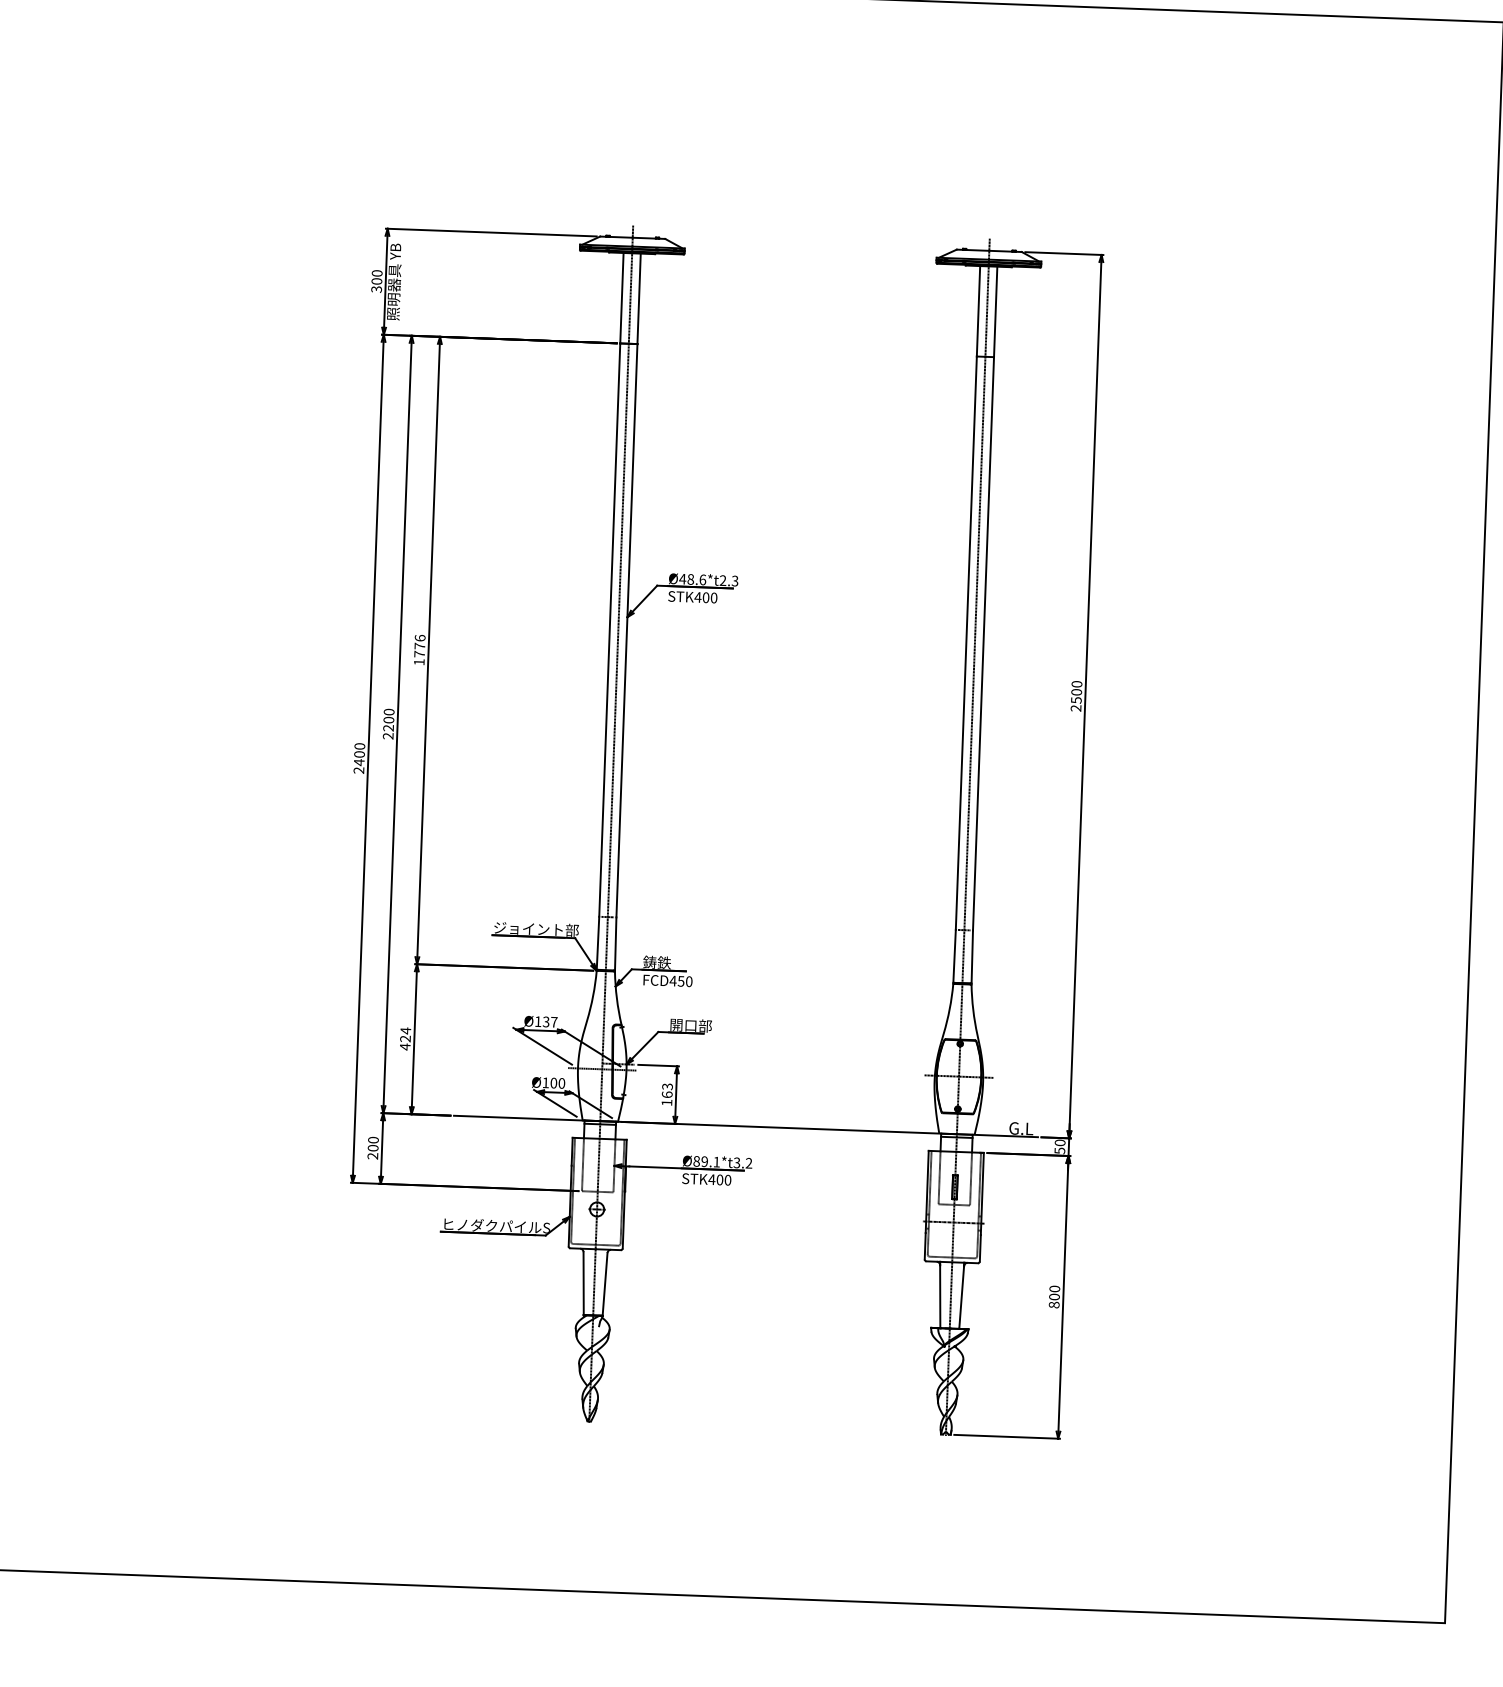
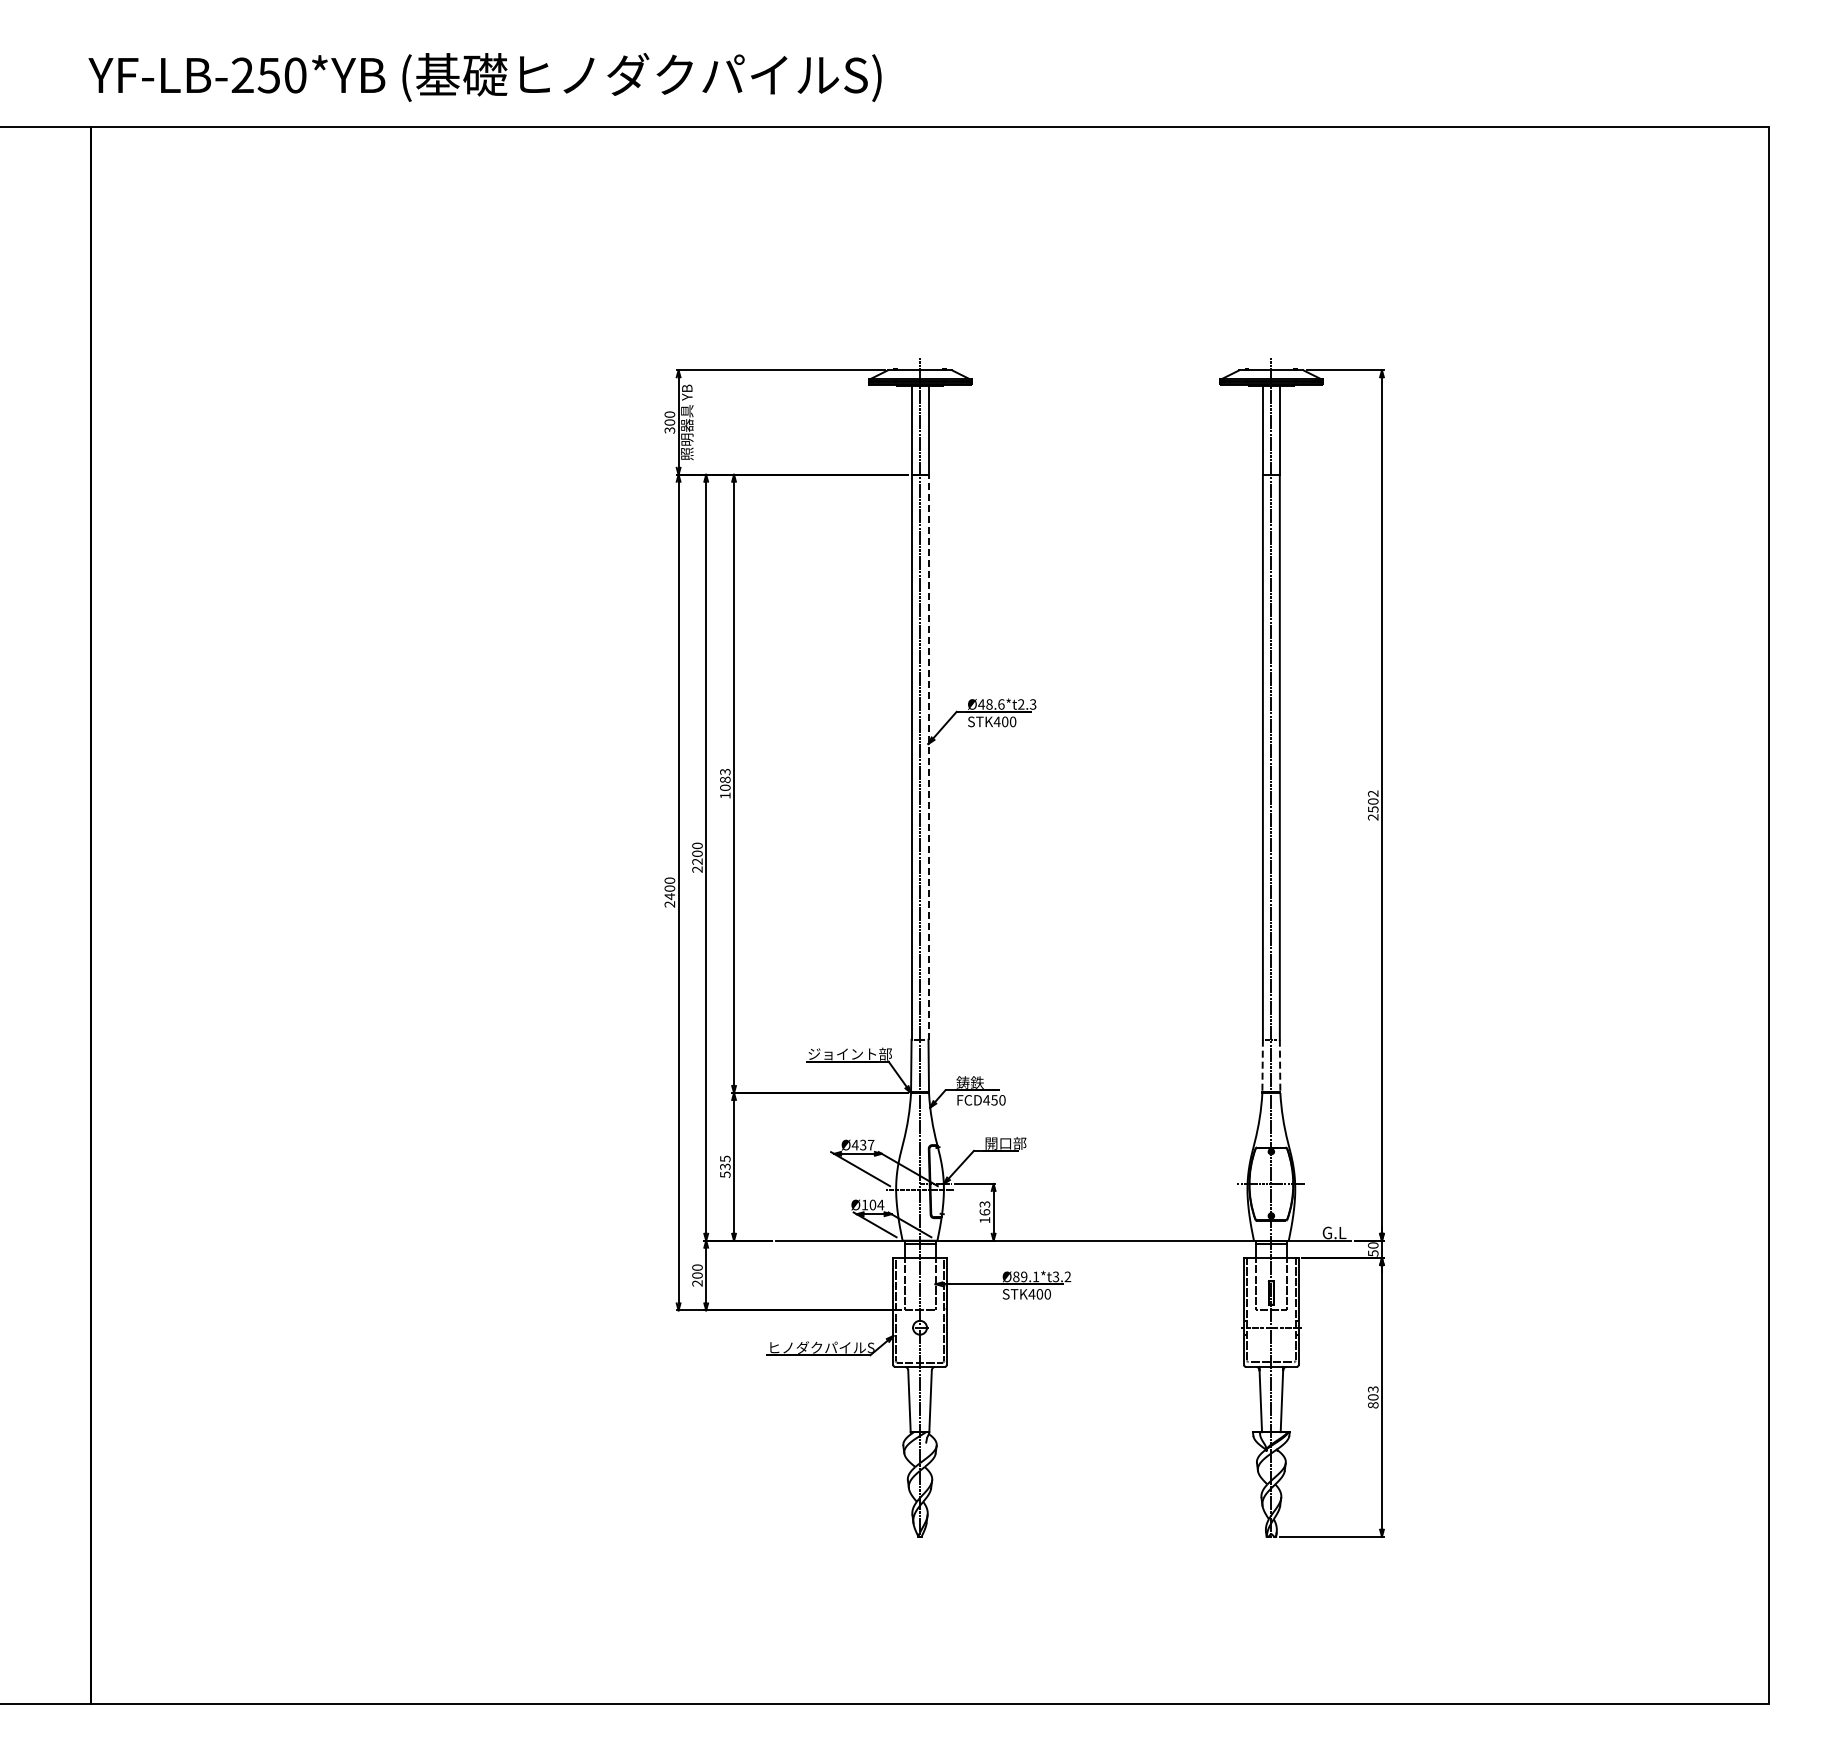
line: (626, 630) -> (928, 756), solid -> dashed
text: (420, 645) -> (725, 779), 1776 -> 1083
text: (1077, 684) -> (1373, 793), 2500 -> 2502
line: (954, 957) -> (1262, 1066), solid -> dashed
line: (972, 957) -> (1280, 1066), solid -> dashed
text: (537, 1022) -> (854, 1145), Ø137 -> Ø437
text: (405, 1038) -> (725, 1166), 424 -> 535
text: (561, 1082) -> (880, 1204), Ø100 -> Ø104
text: (1055, 1289) -> (1373, 1389), 800 -> 803

